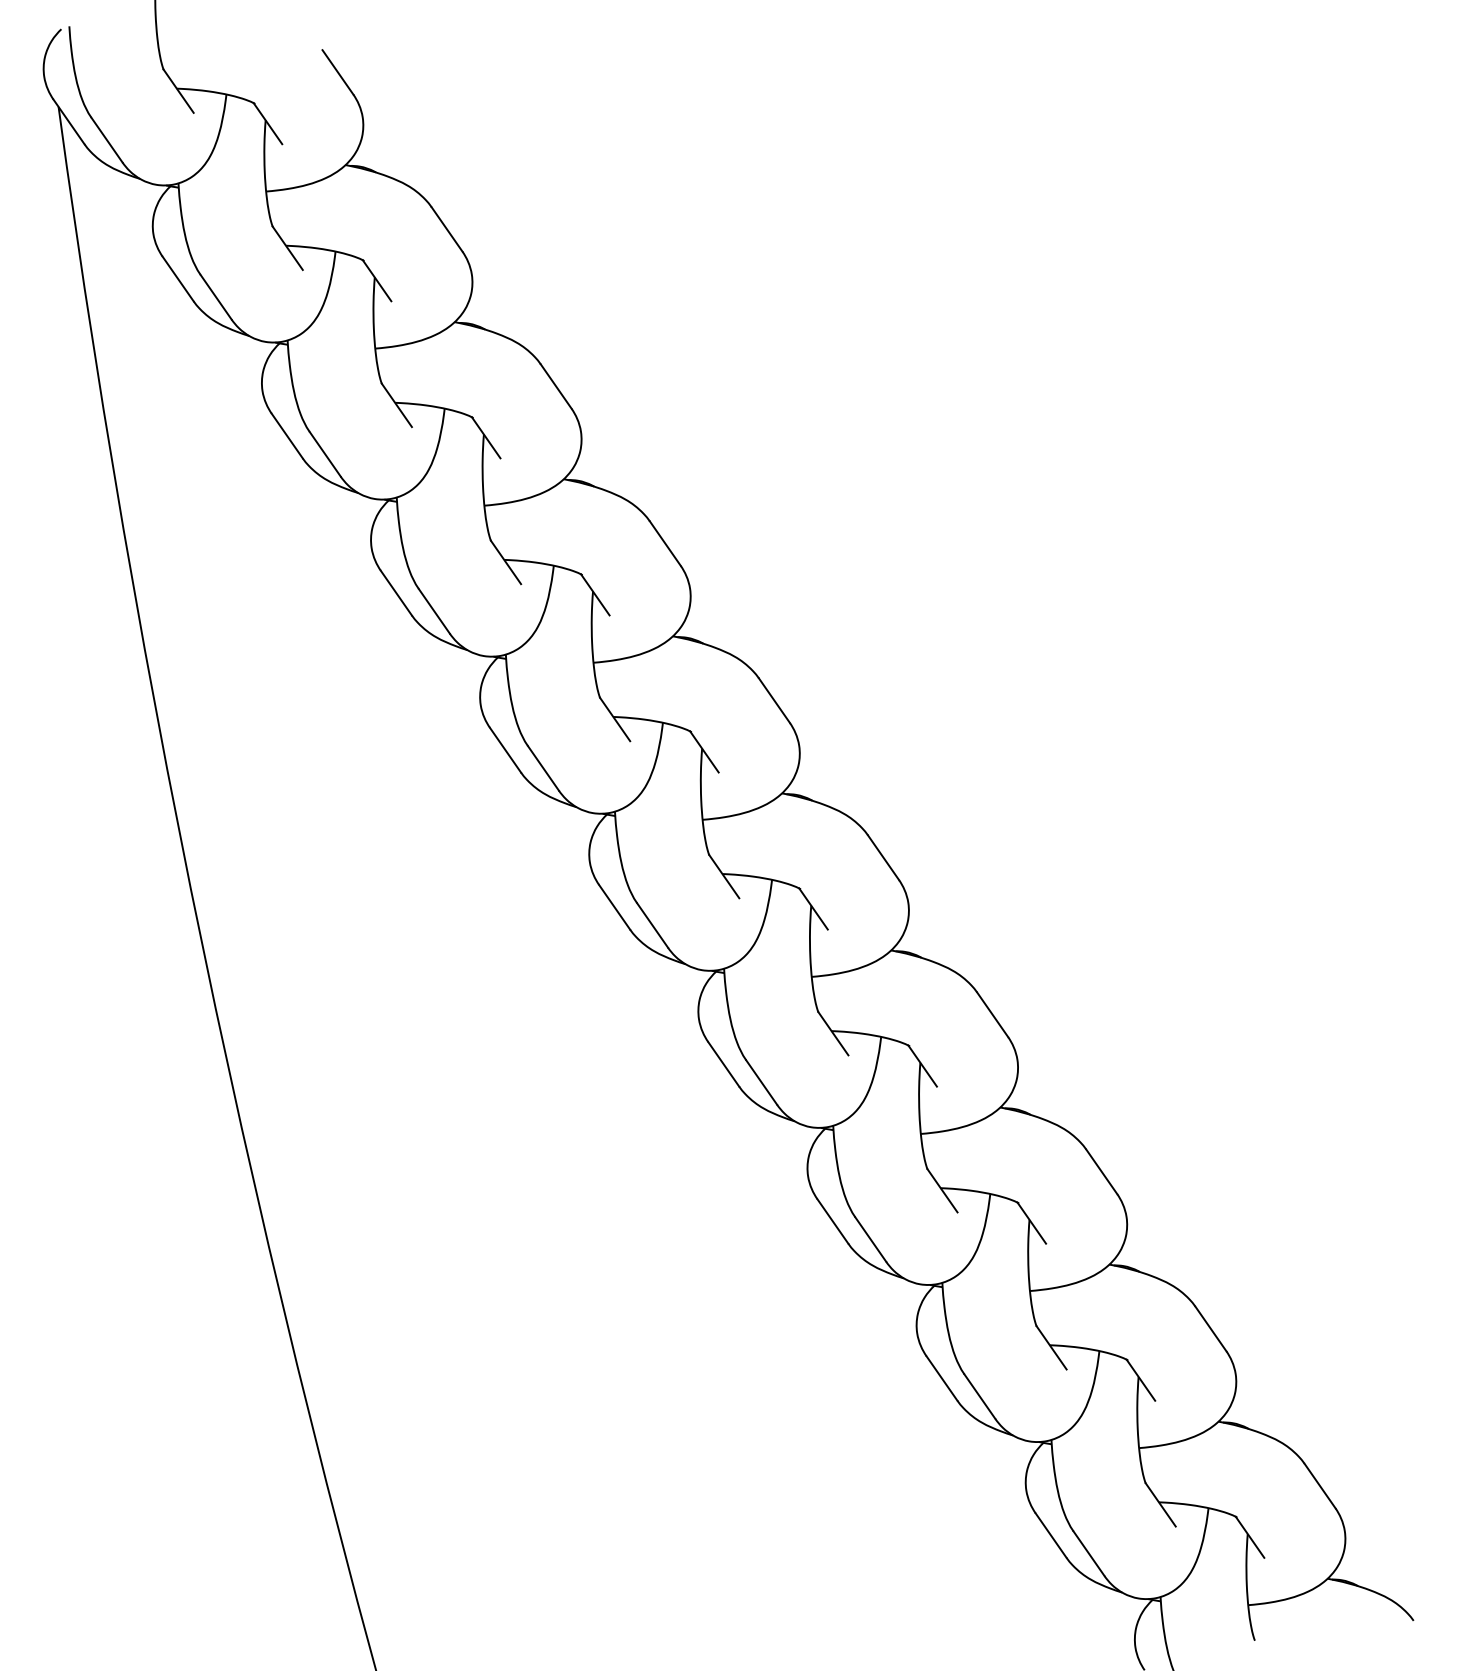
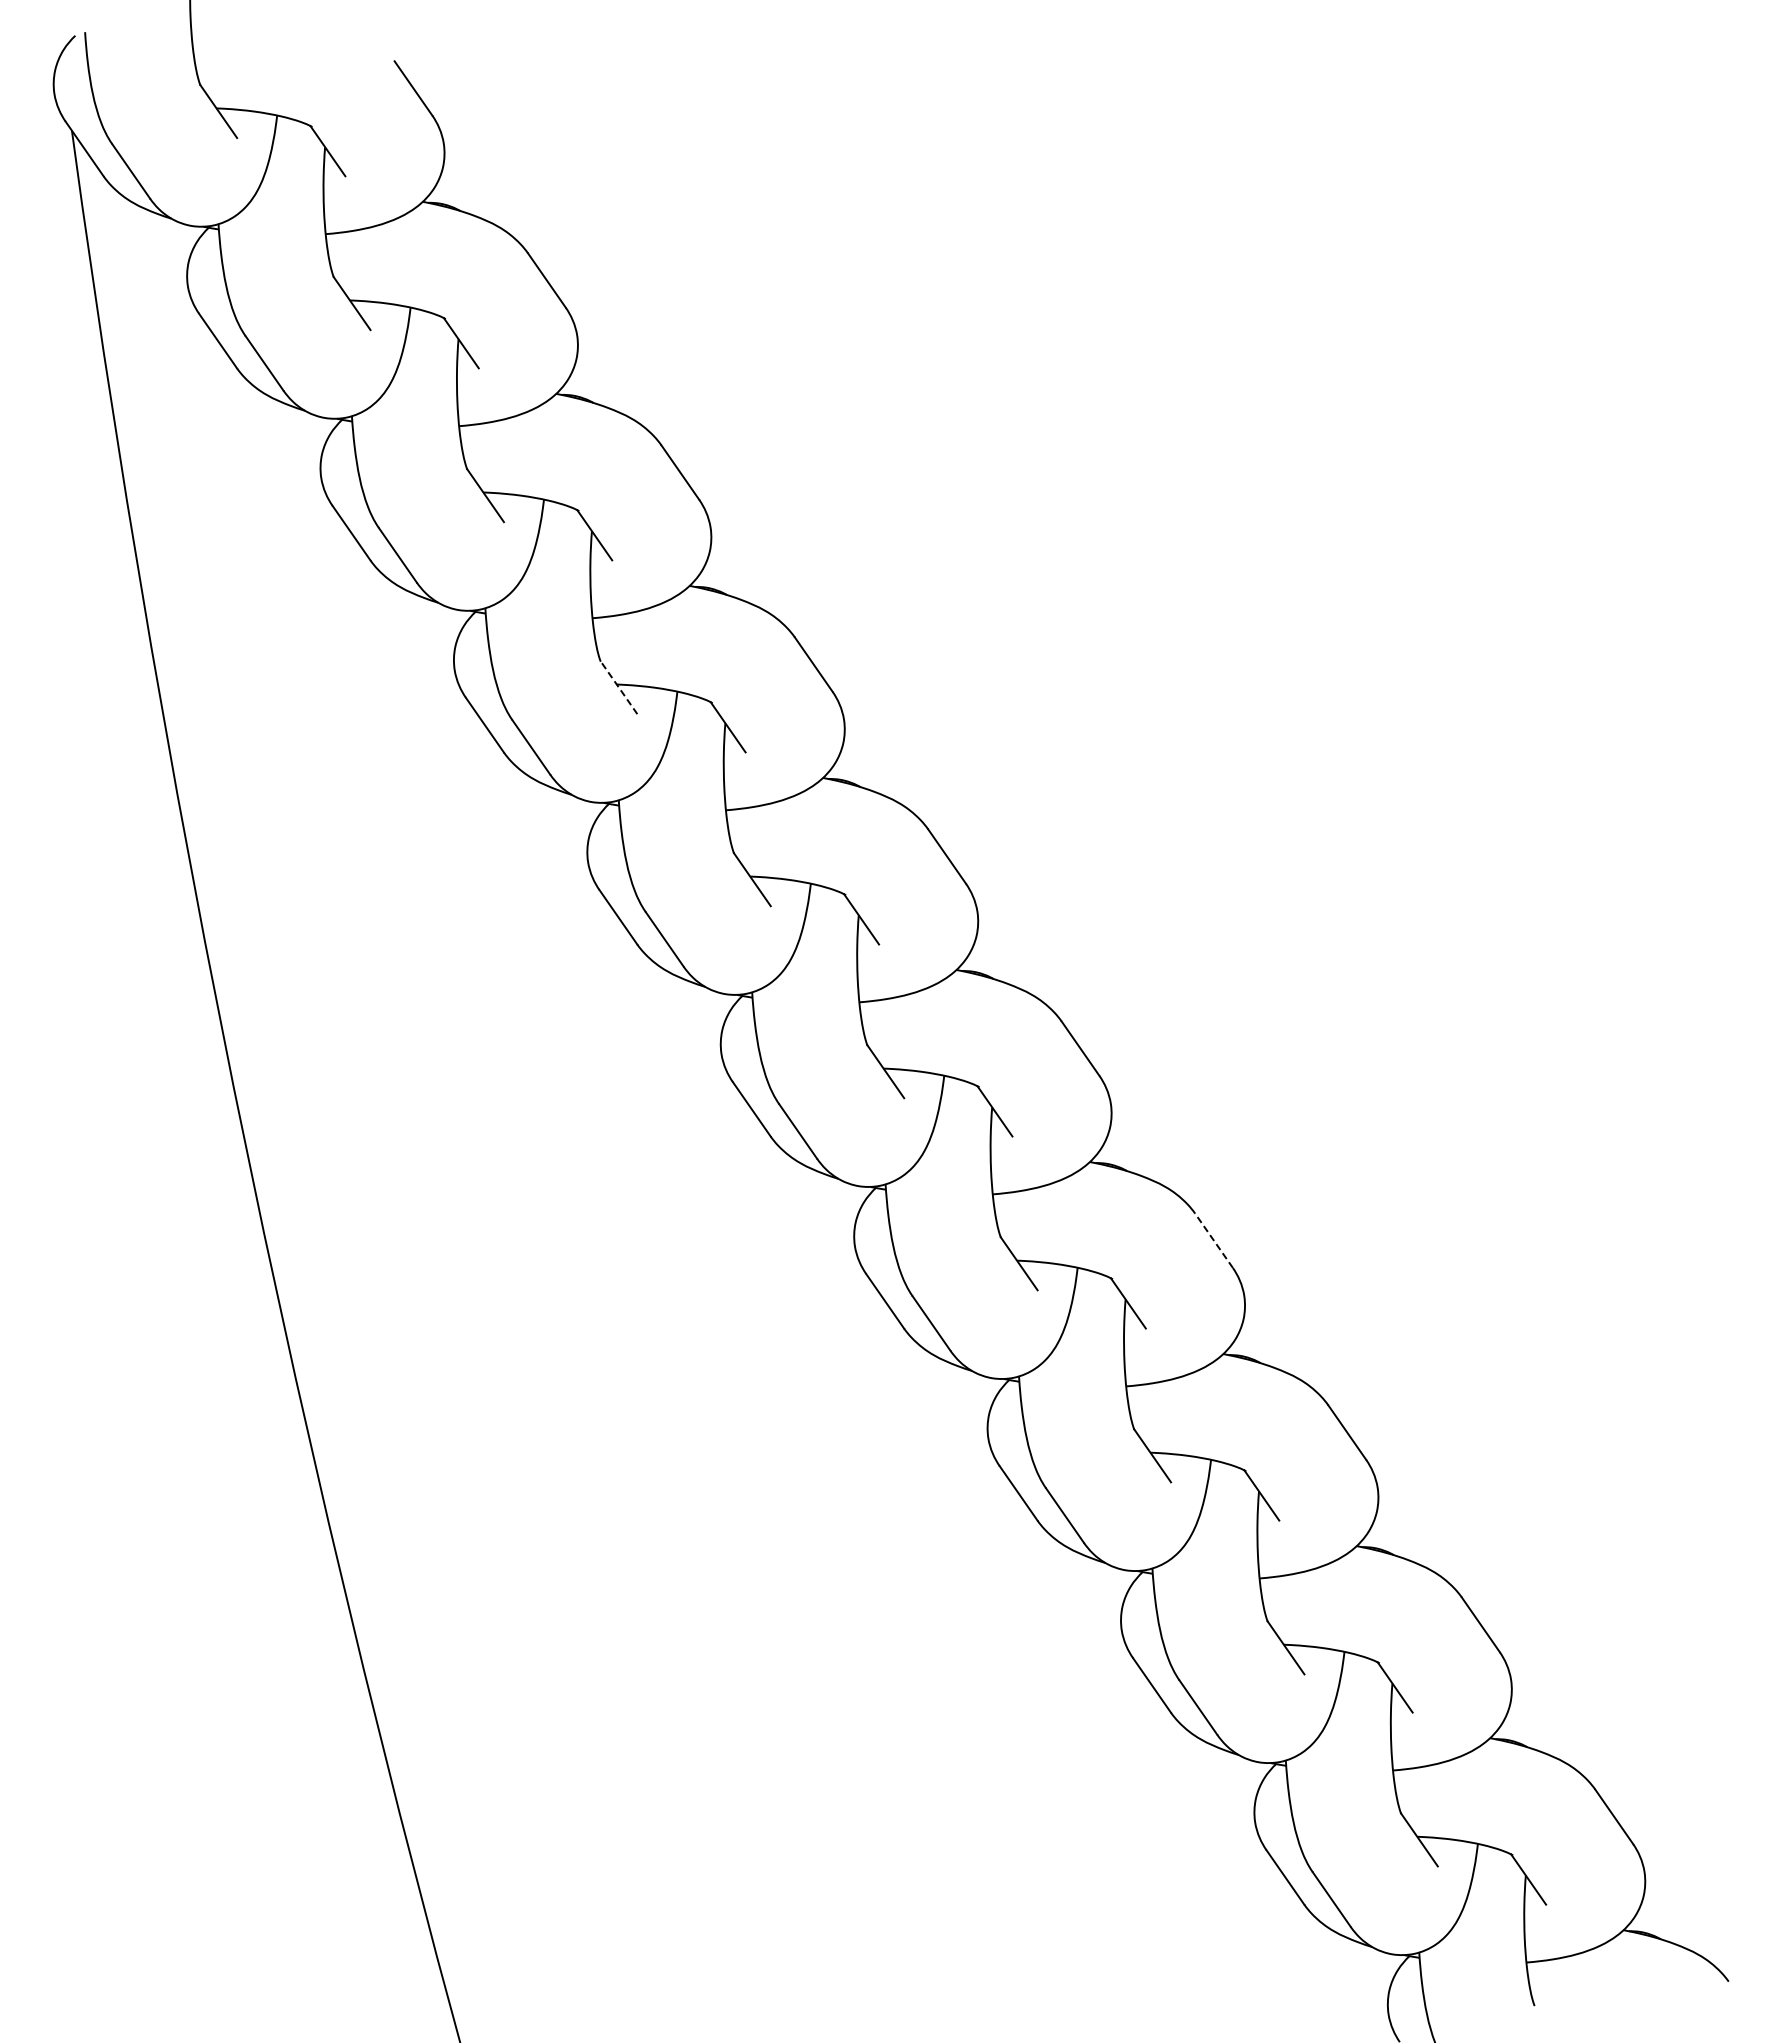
line: (505, 562) -> (618, 687), solid -> dashed
line: (992, 1014) -> (1213, 1240), solid -> dashed

